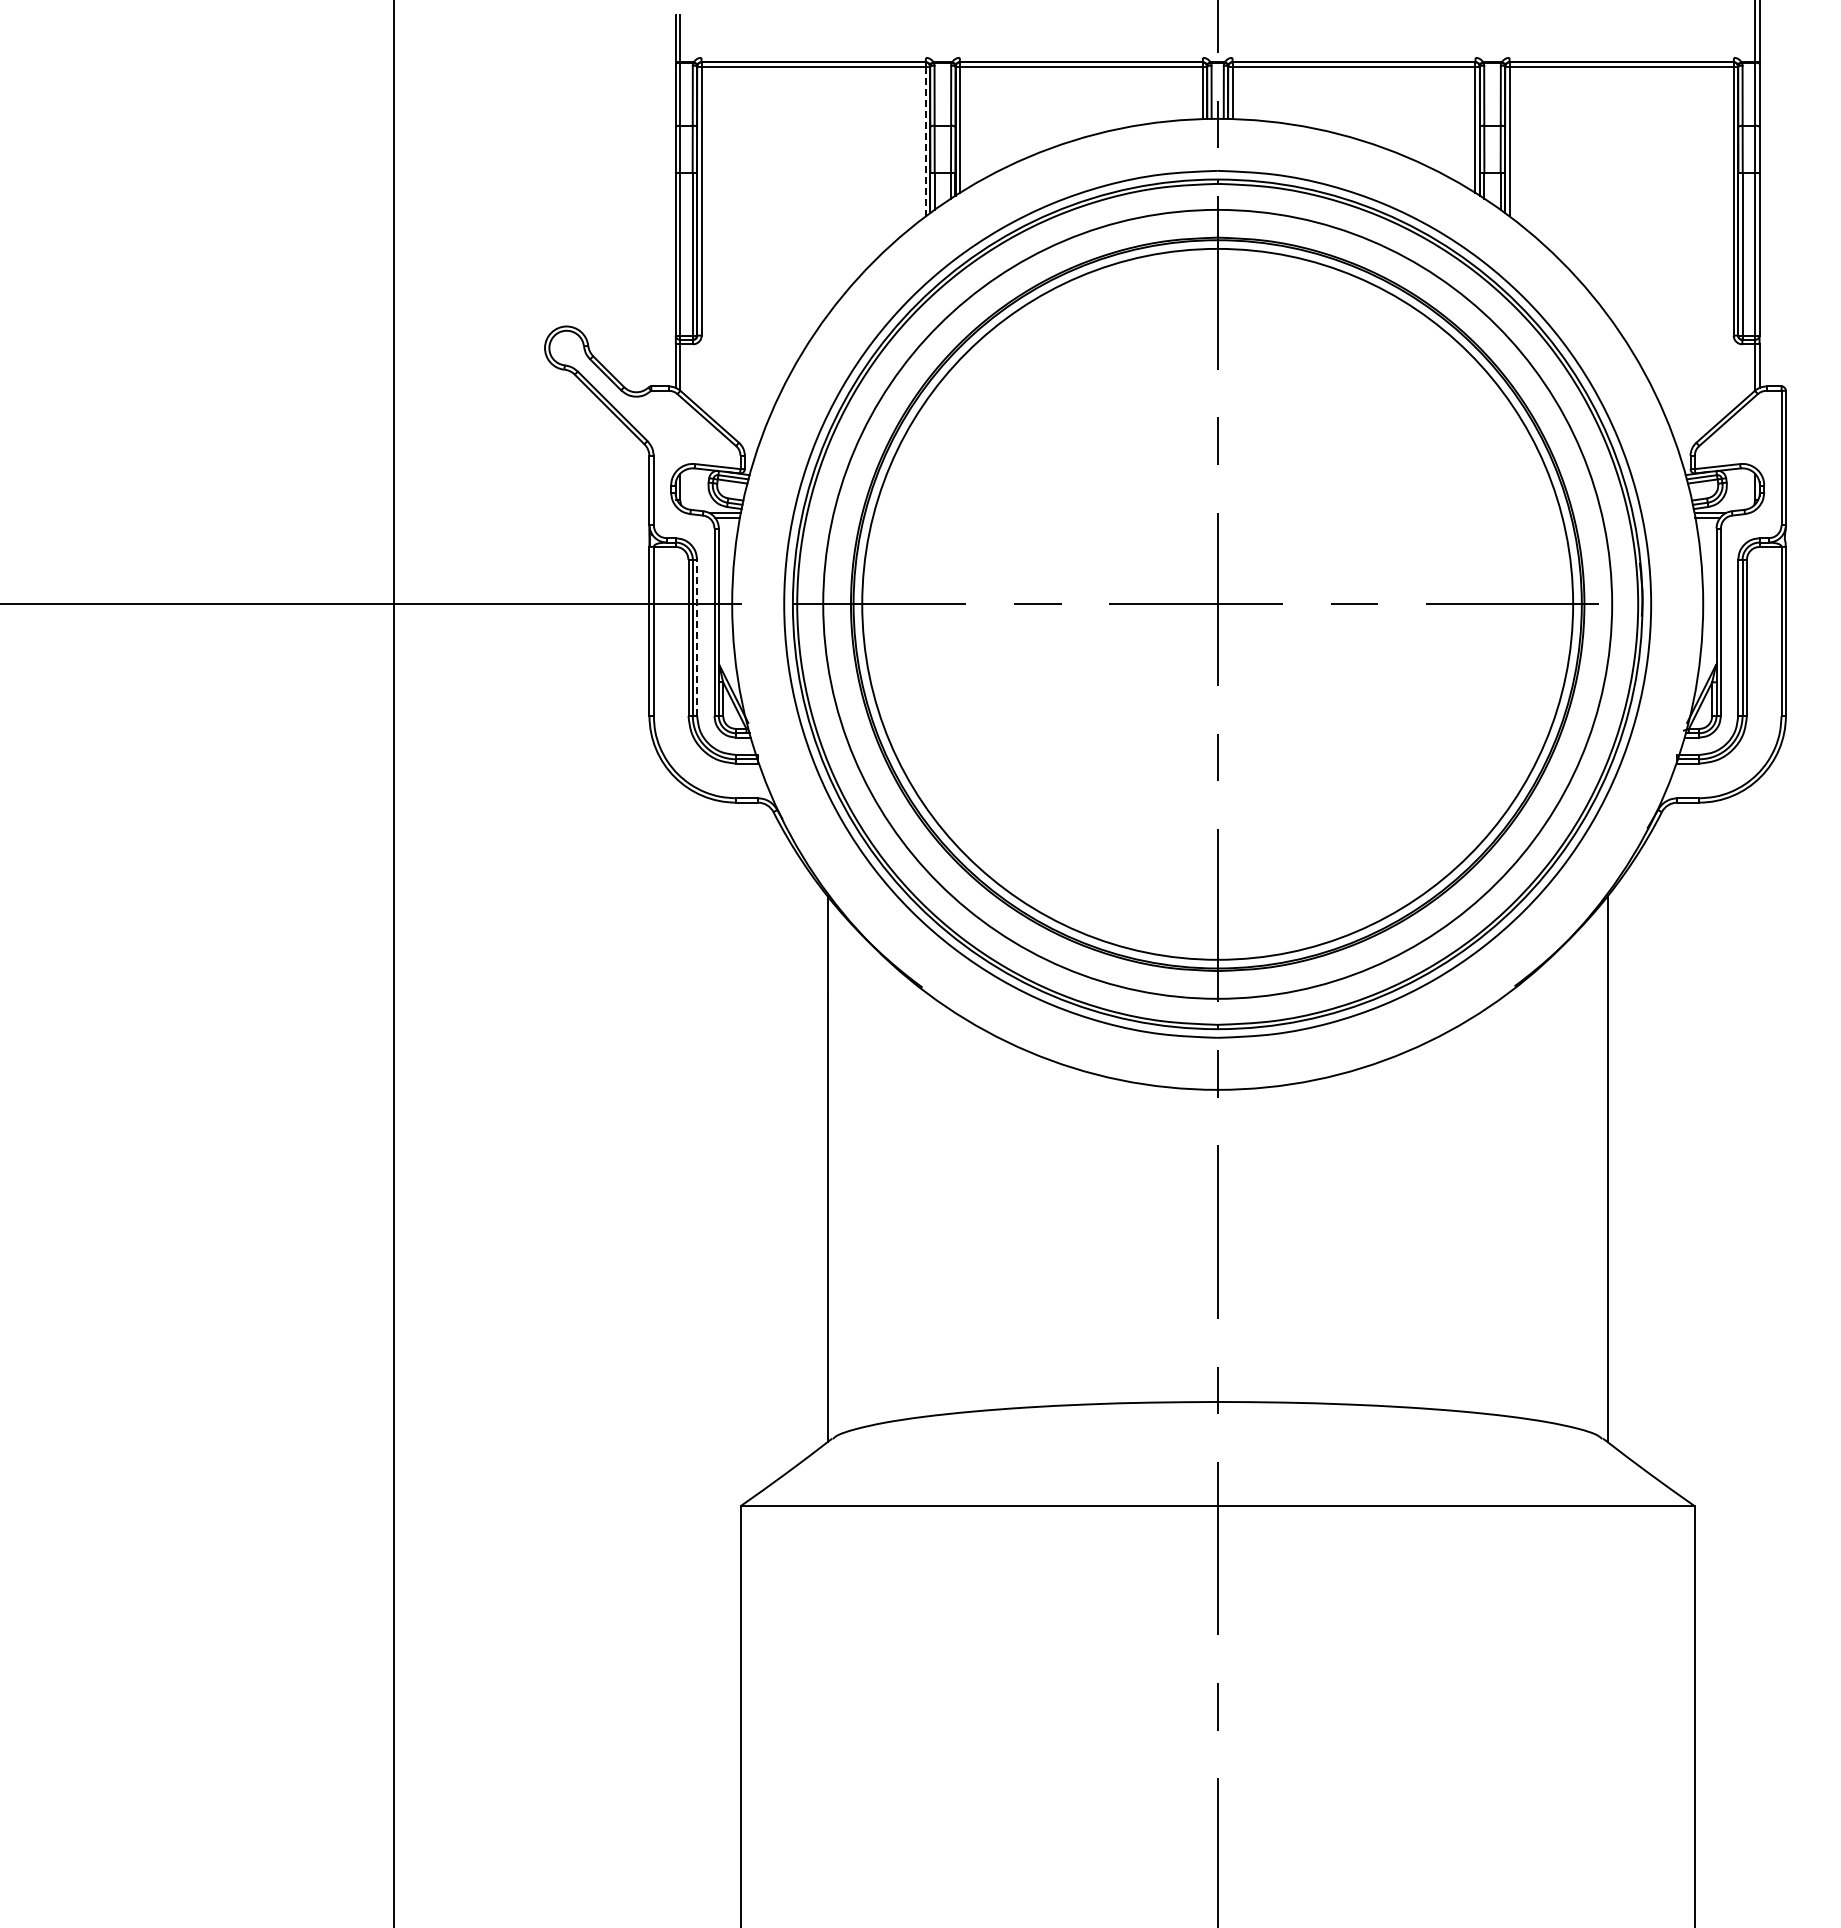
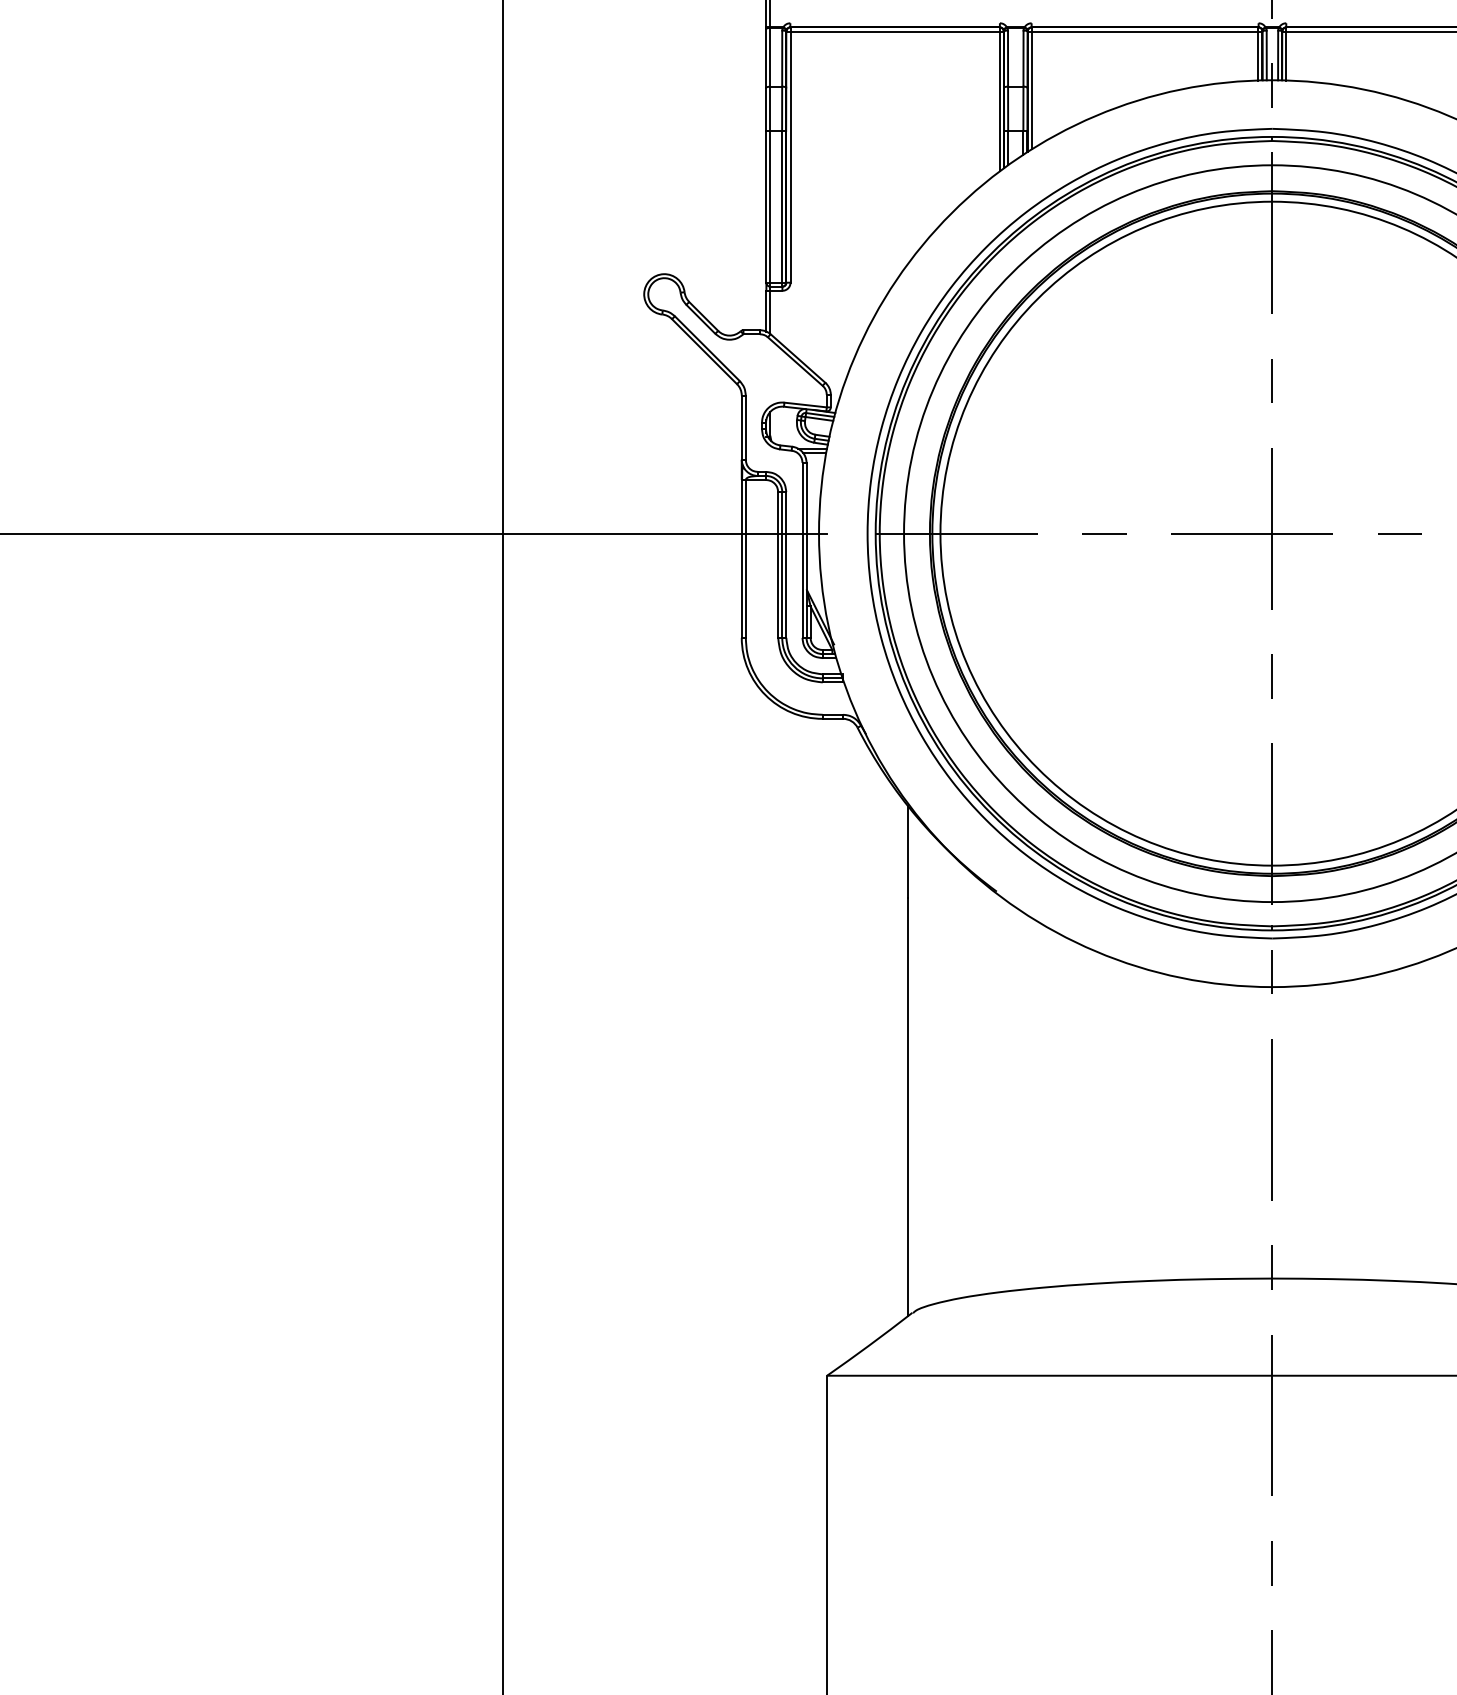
line: (925, 141) -> (999, 101), dashed -> solid
line: (697, 637) -> (786, 564), dashed -> solid

